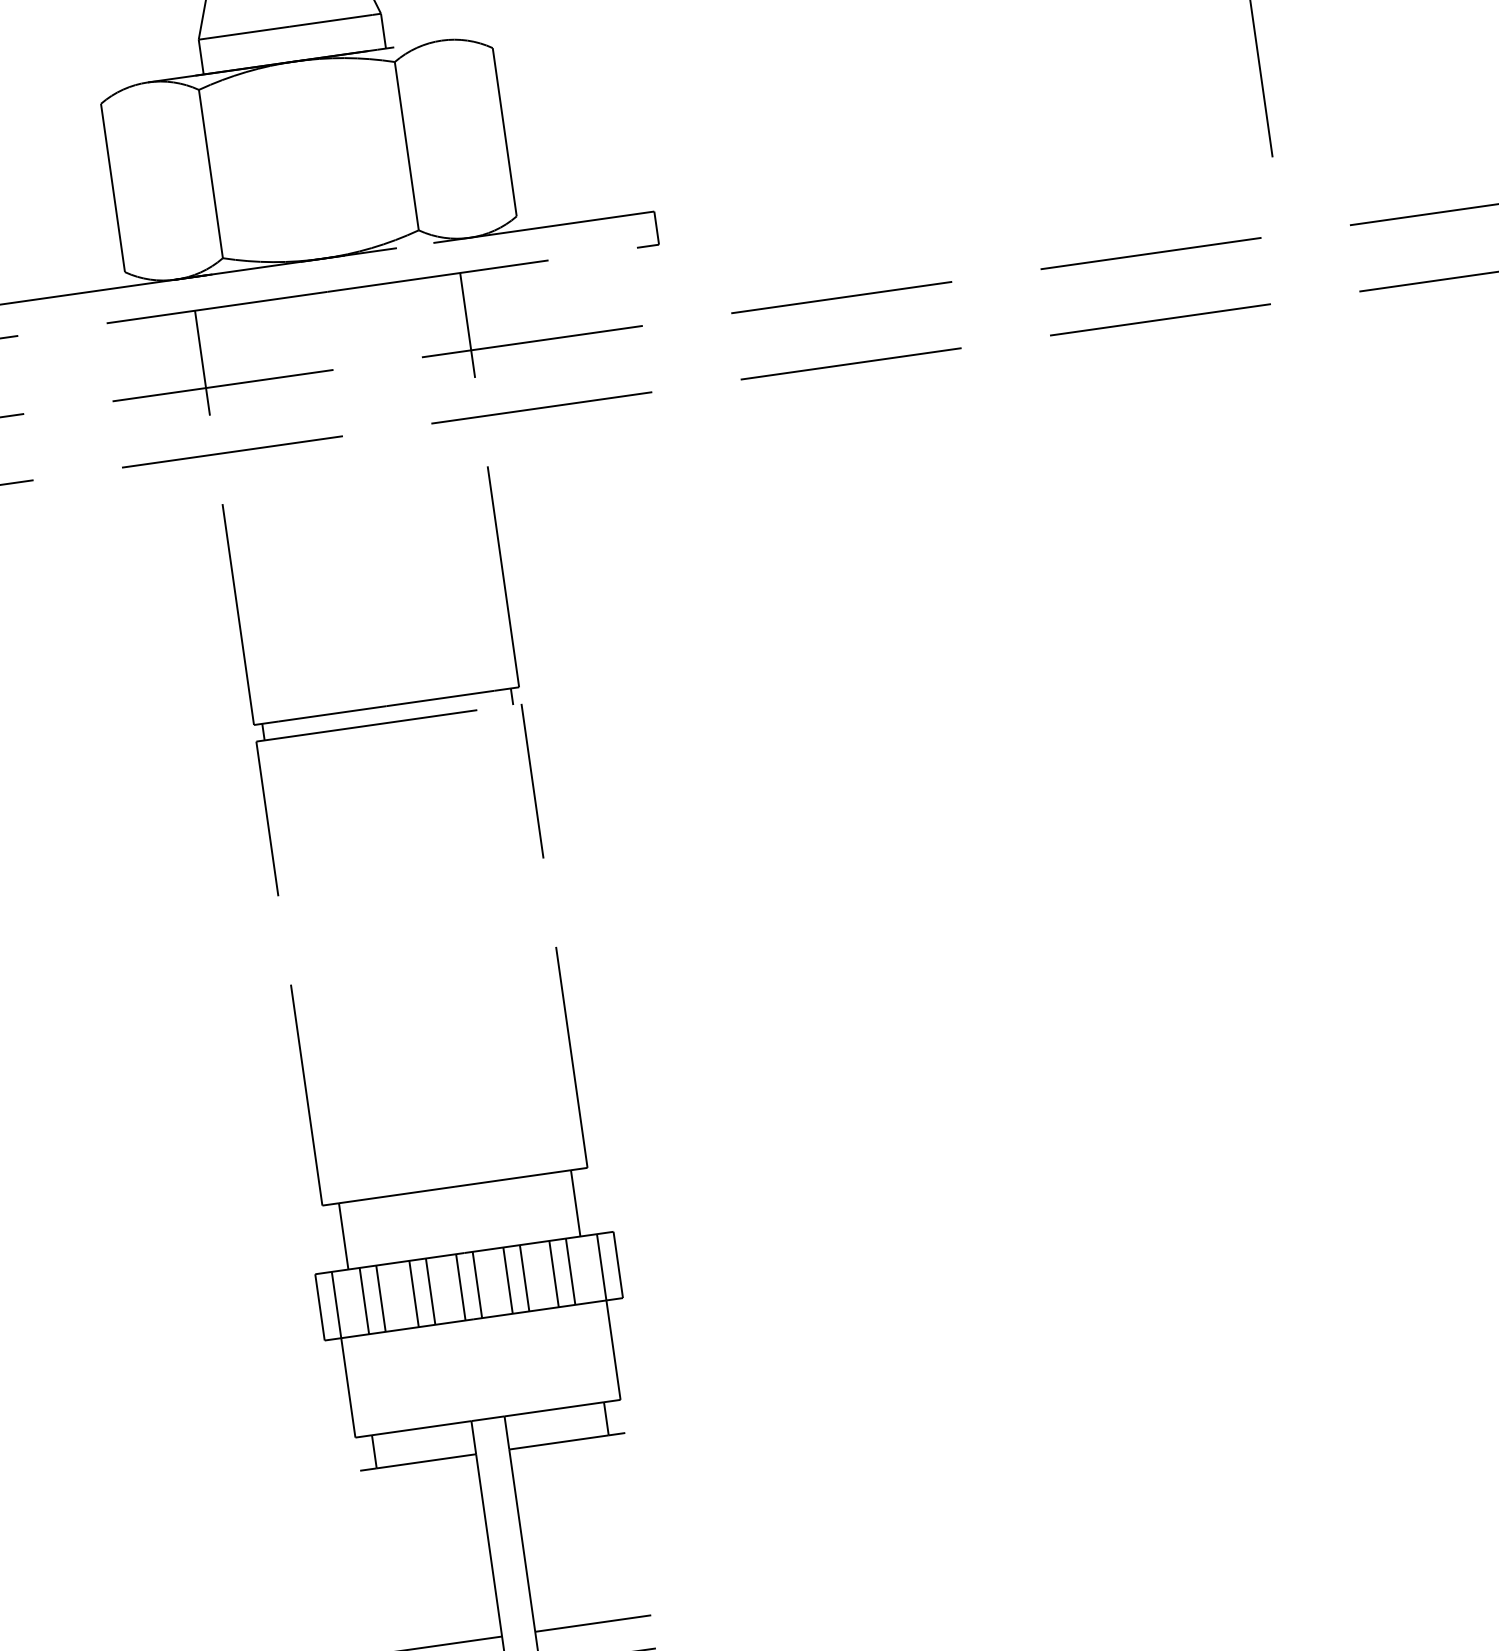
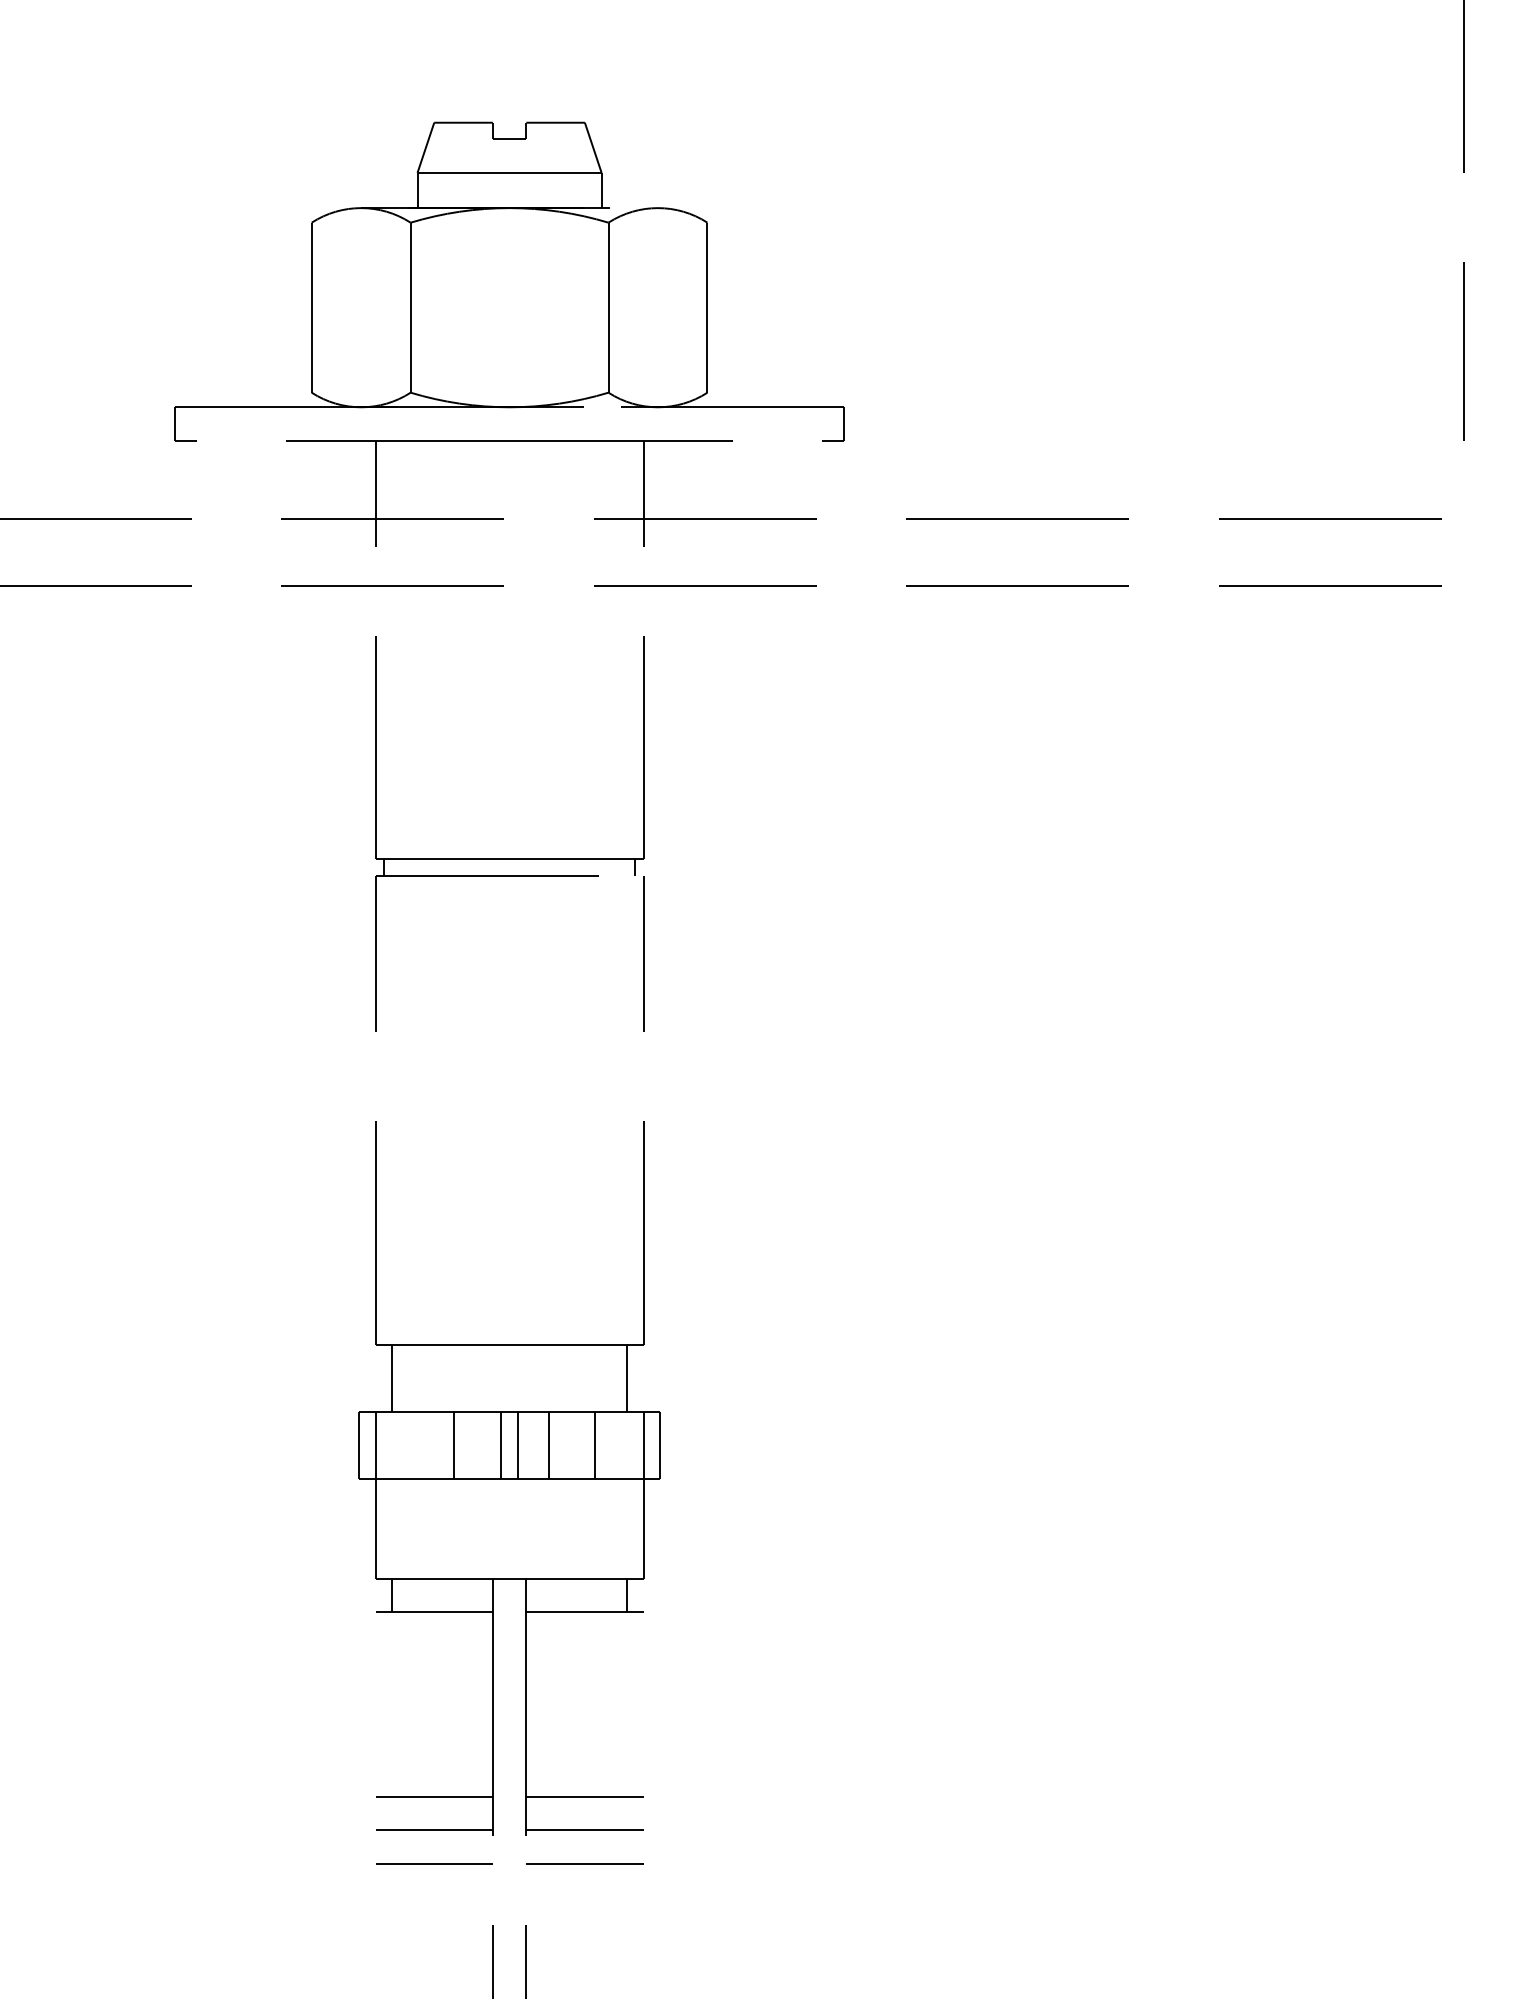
line: (570, 1271) -> (612, 1444), removed
line: (524, 1277) -> (565, 1444), removed
line: (430, 1291) -> (470, 1444), removed
line: (380, 1298) -> (420, 1444), removed
line: (364, 1300) -> (403, 1444), removed

